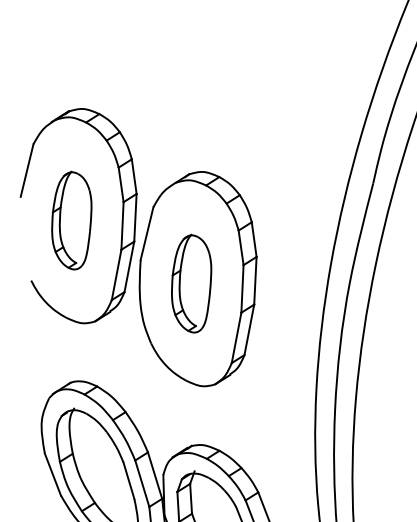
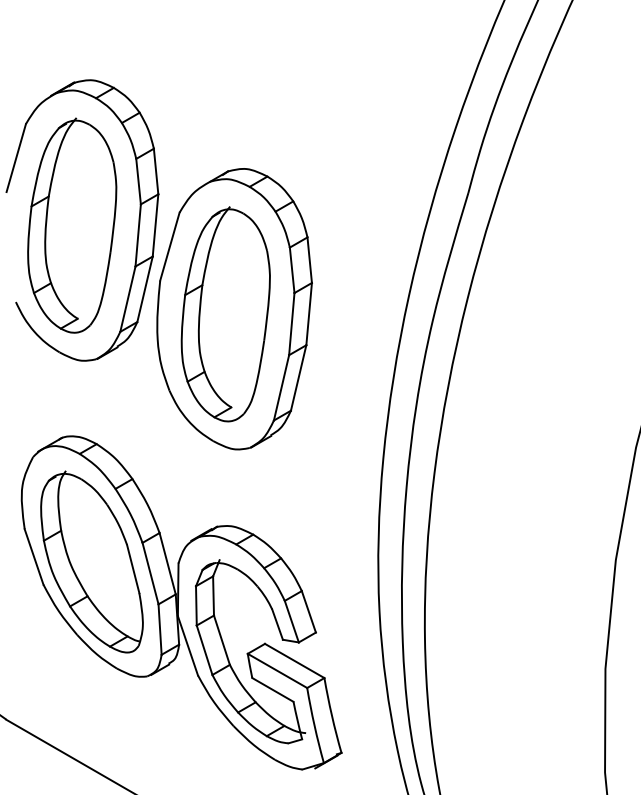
part: (72, 220) -> (72, 225), size x1.67
part: (191, 283) -> (225, 314), size x1.67

